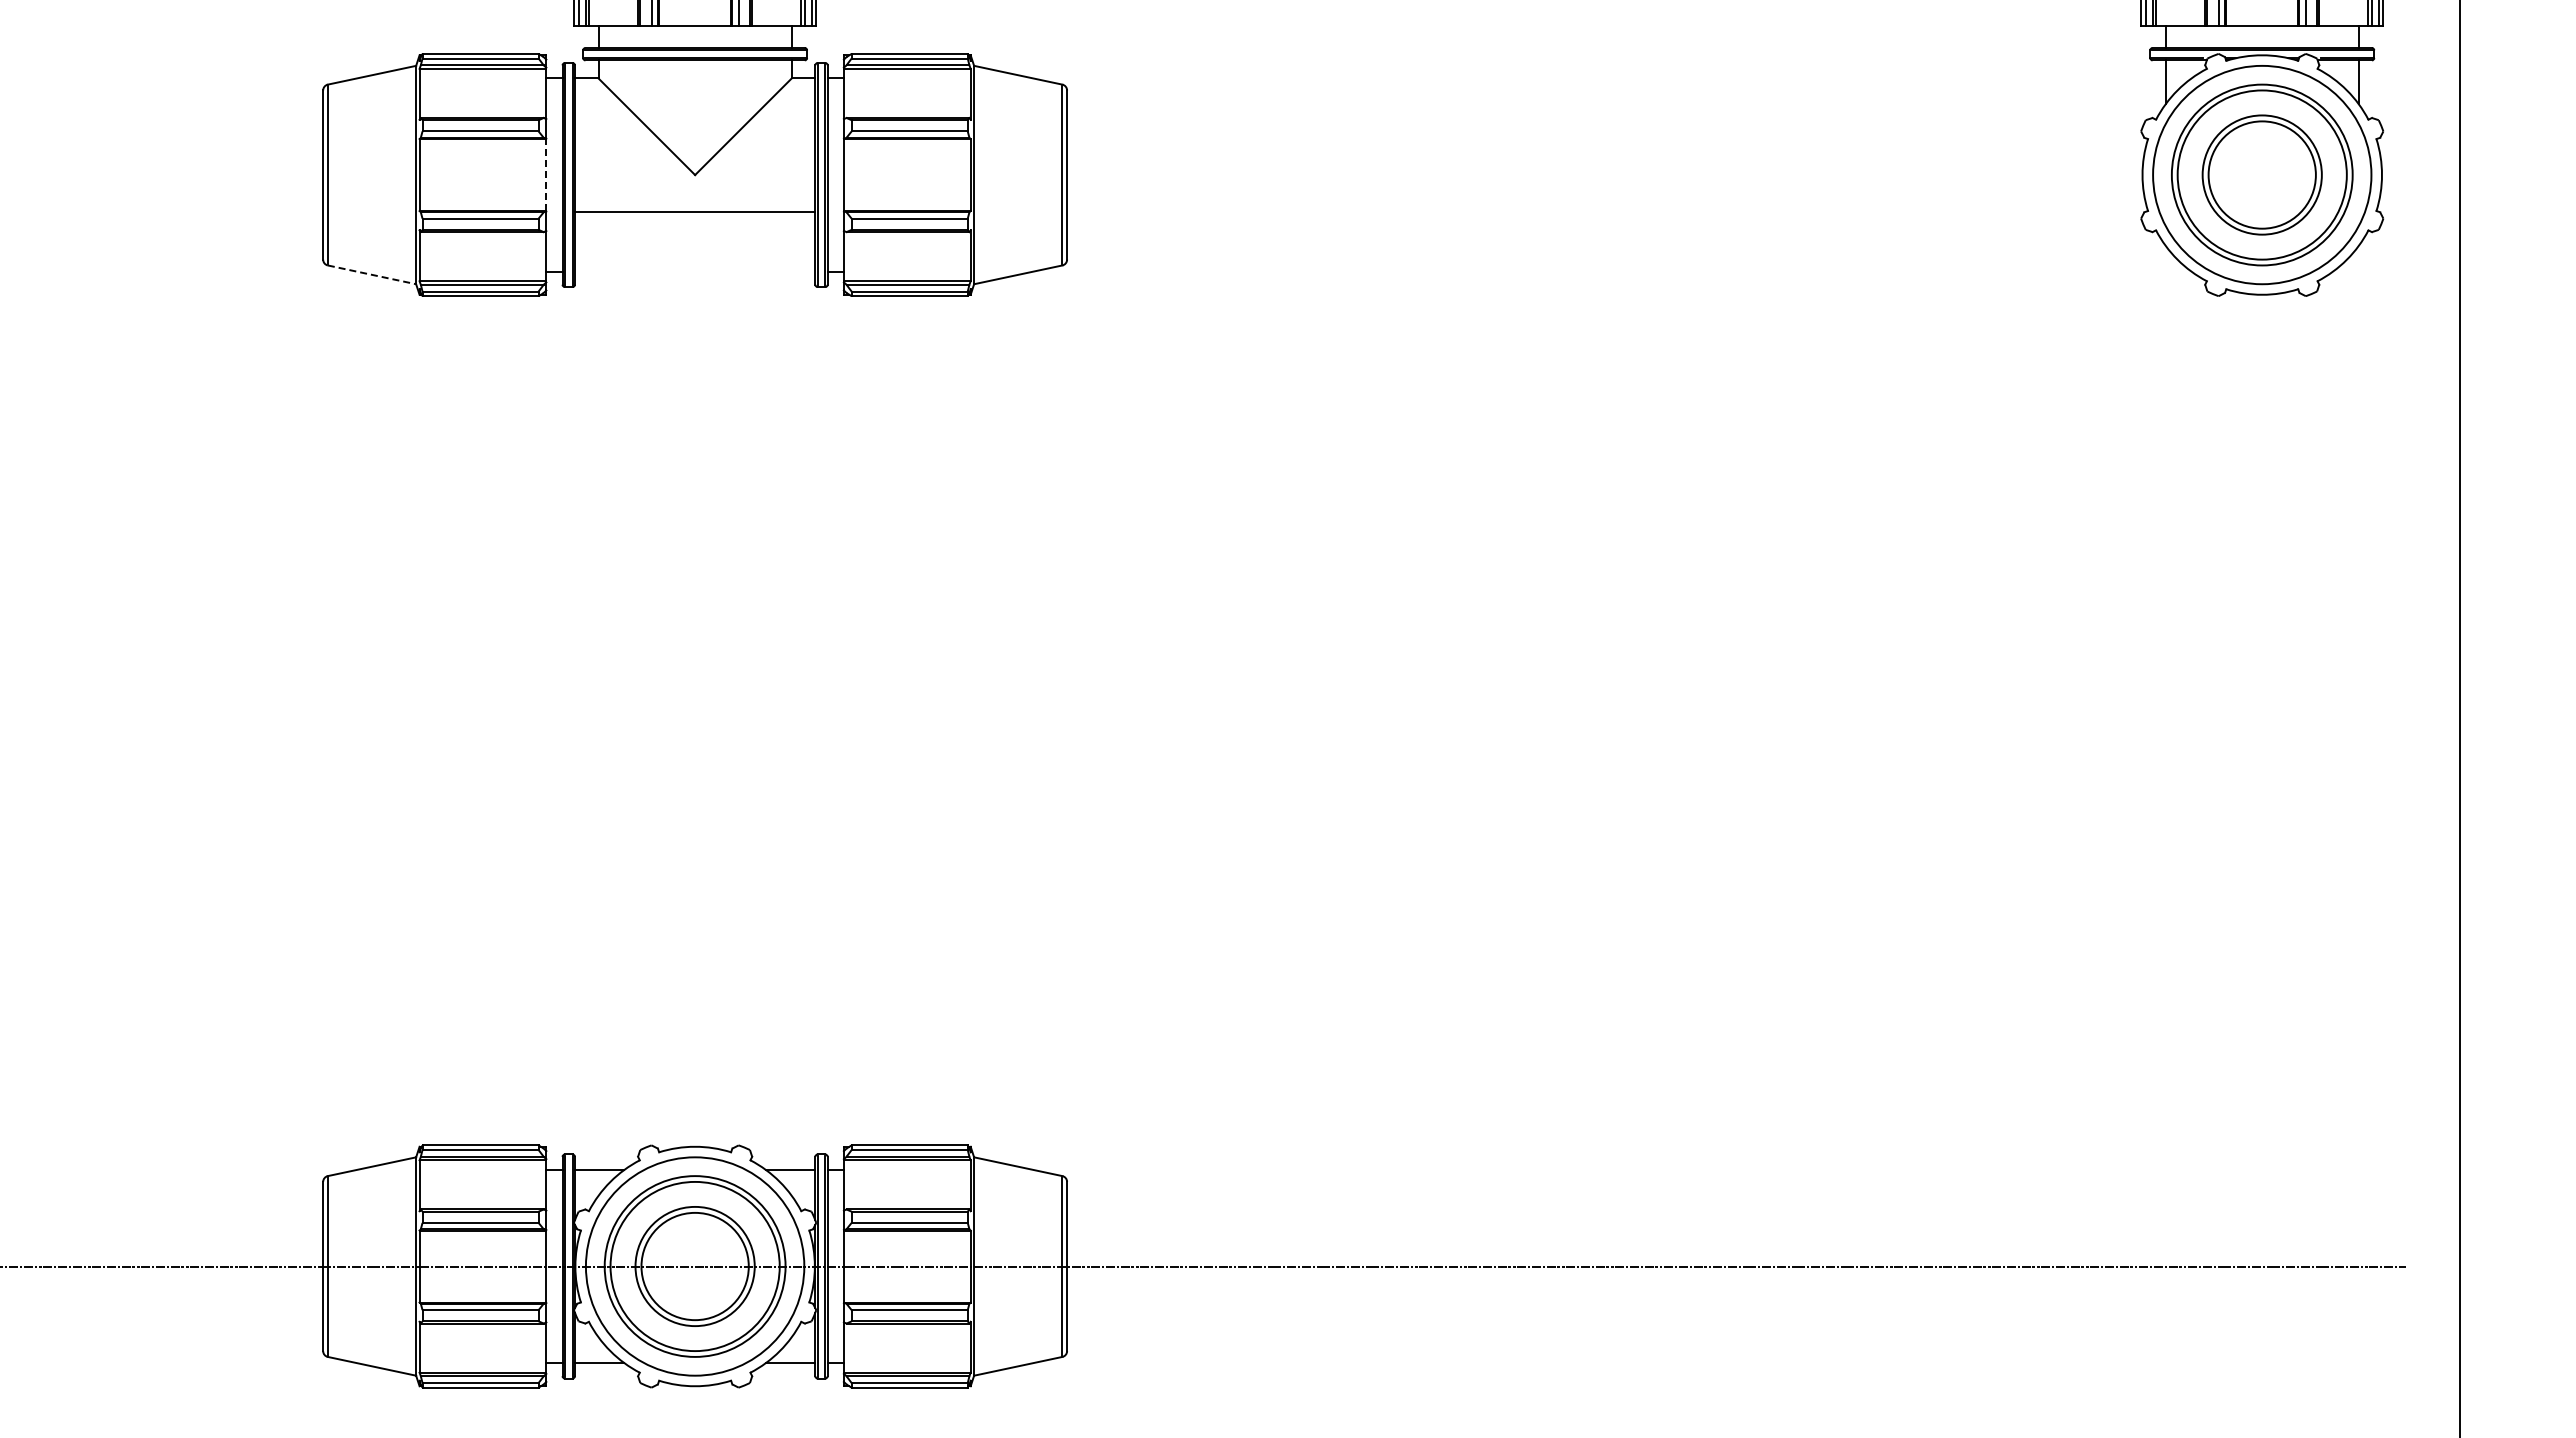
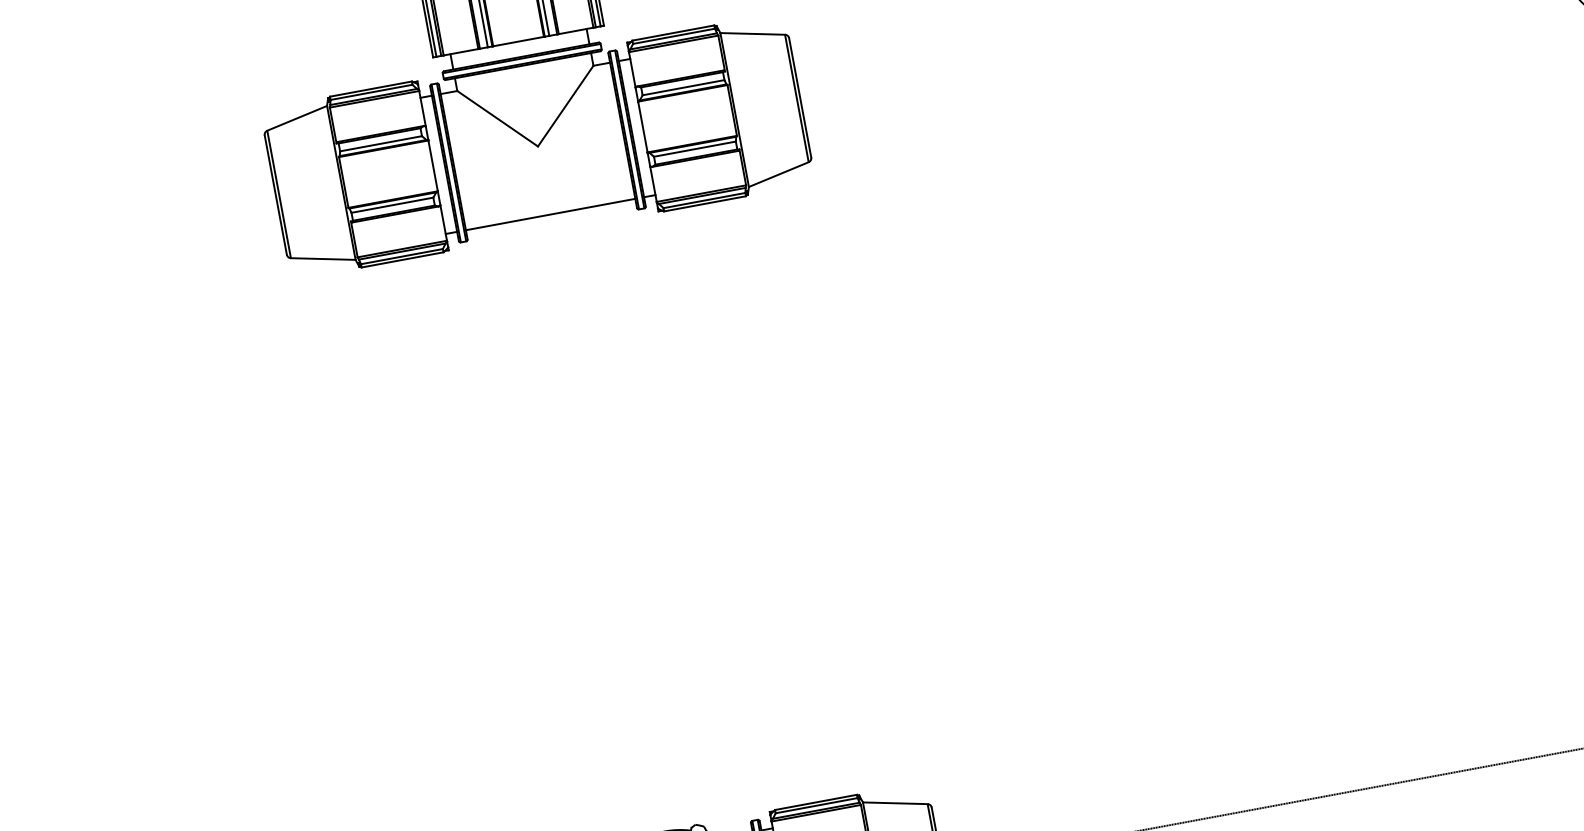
line: (546, 174) -> (433, 165), dashed -> solid
line: (694, 211) -> (550, 214), moved
line: (372, 274) -> (323, 258), dashed -> solid

